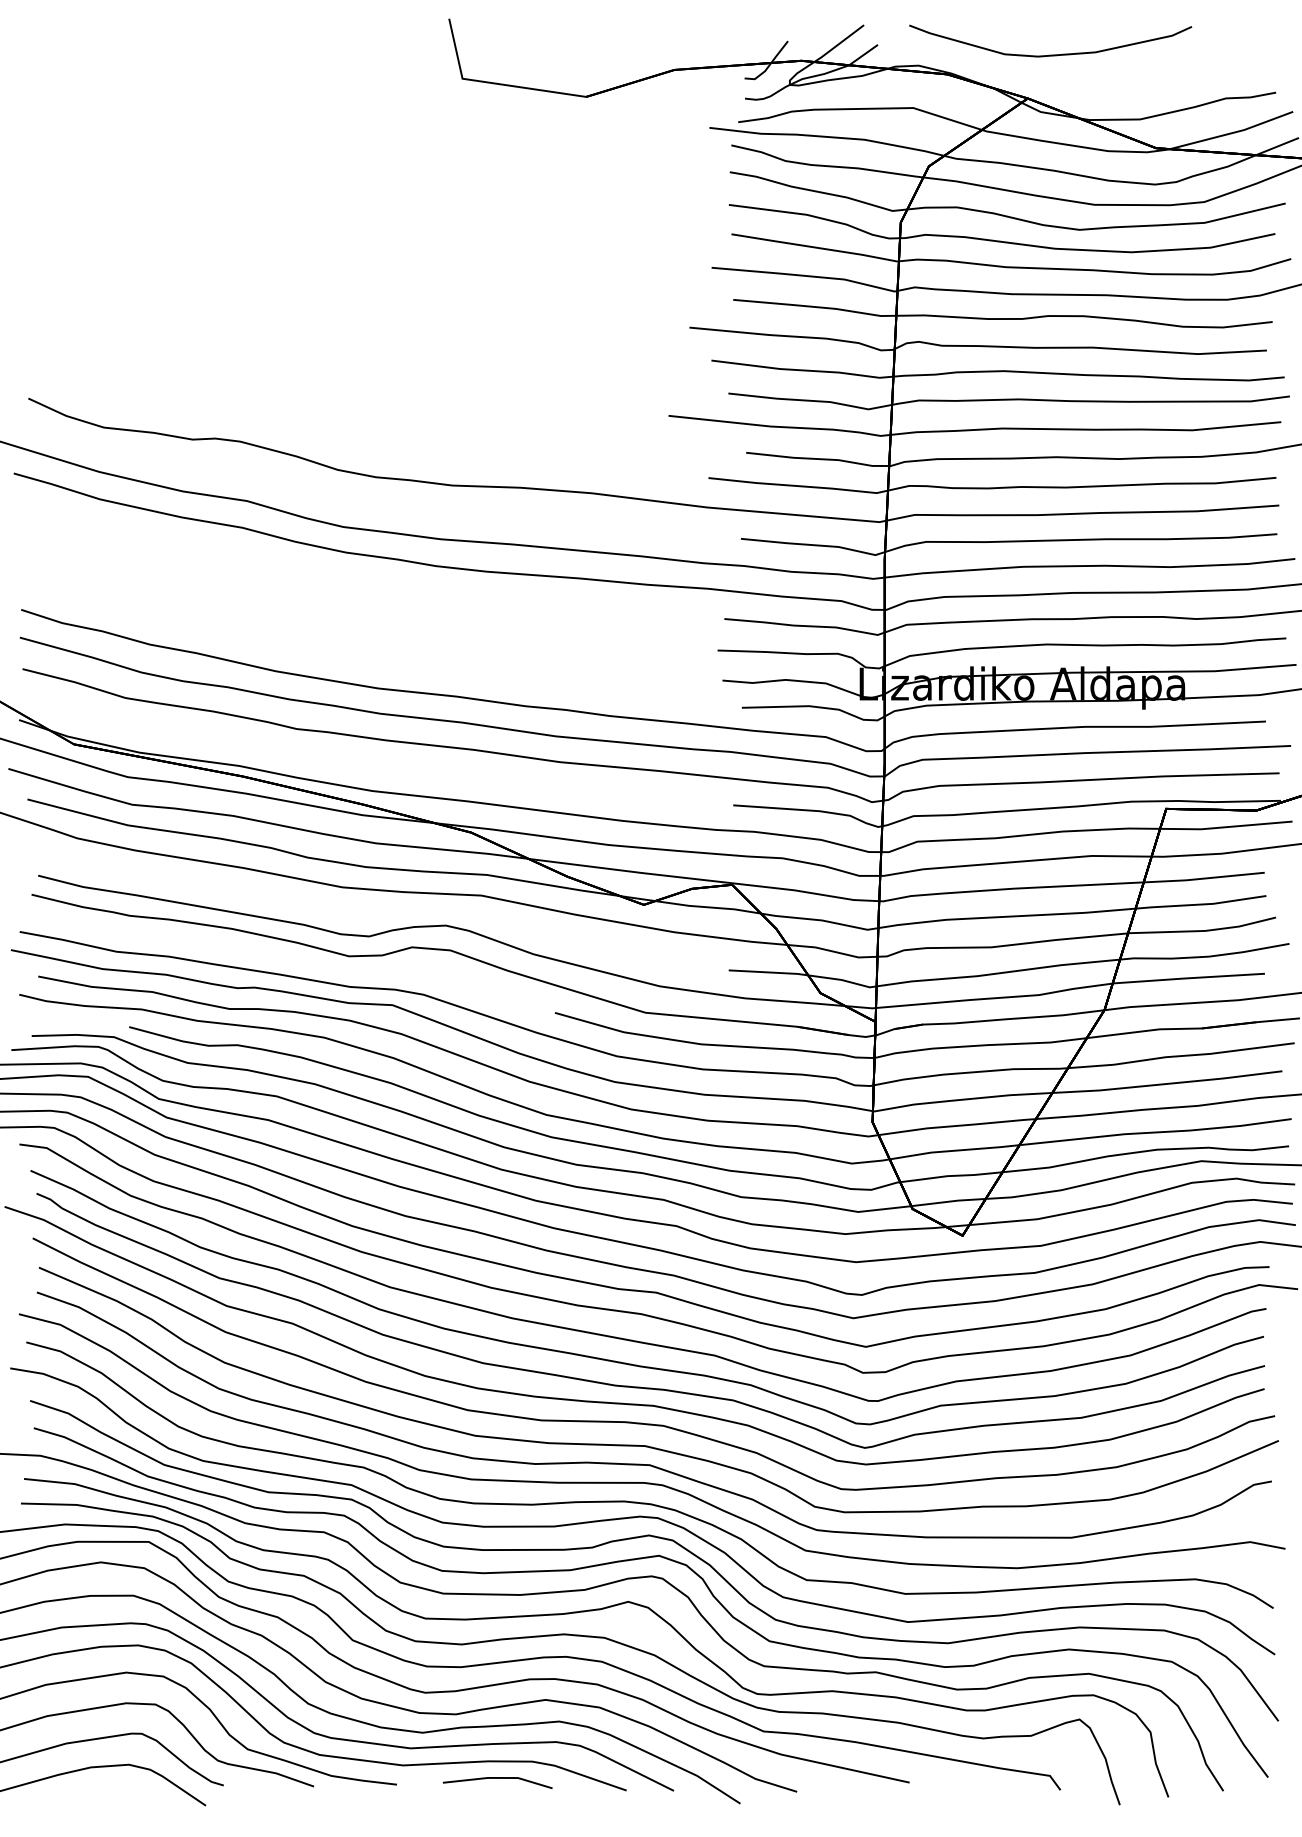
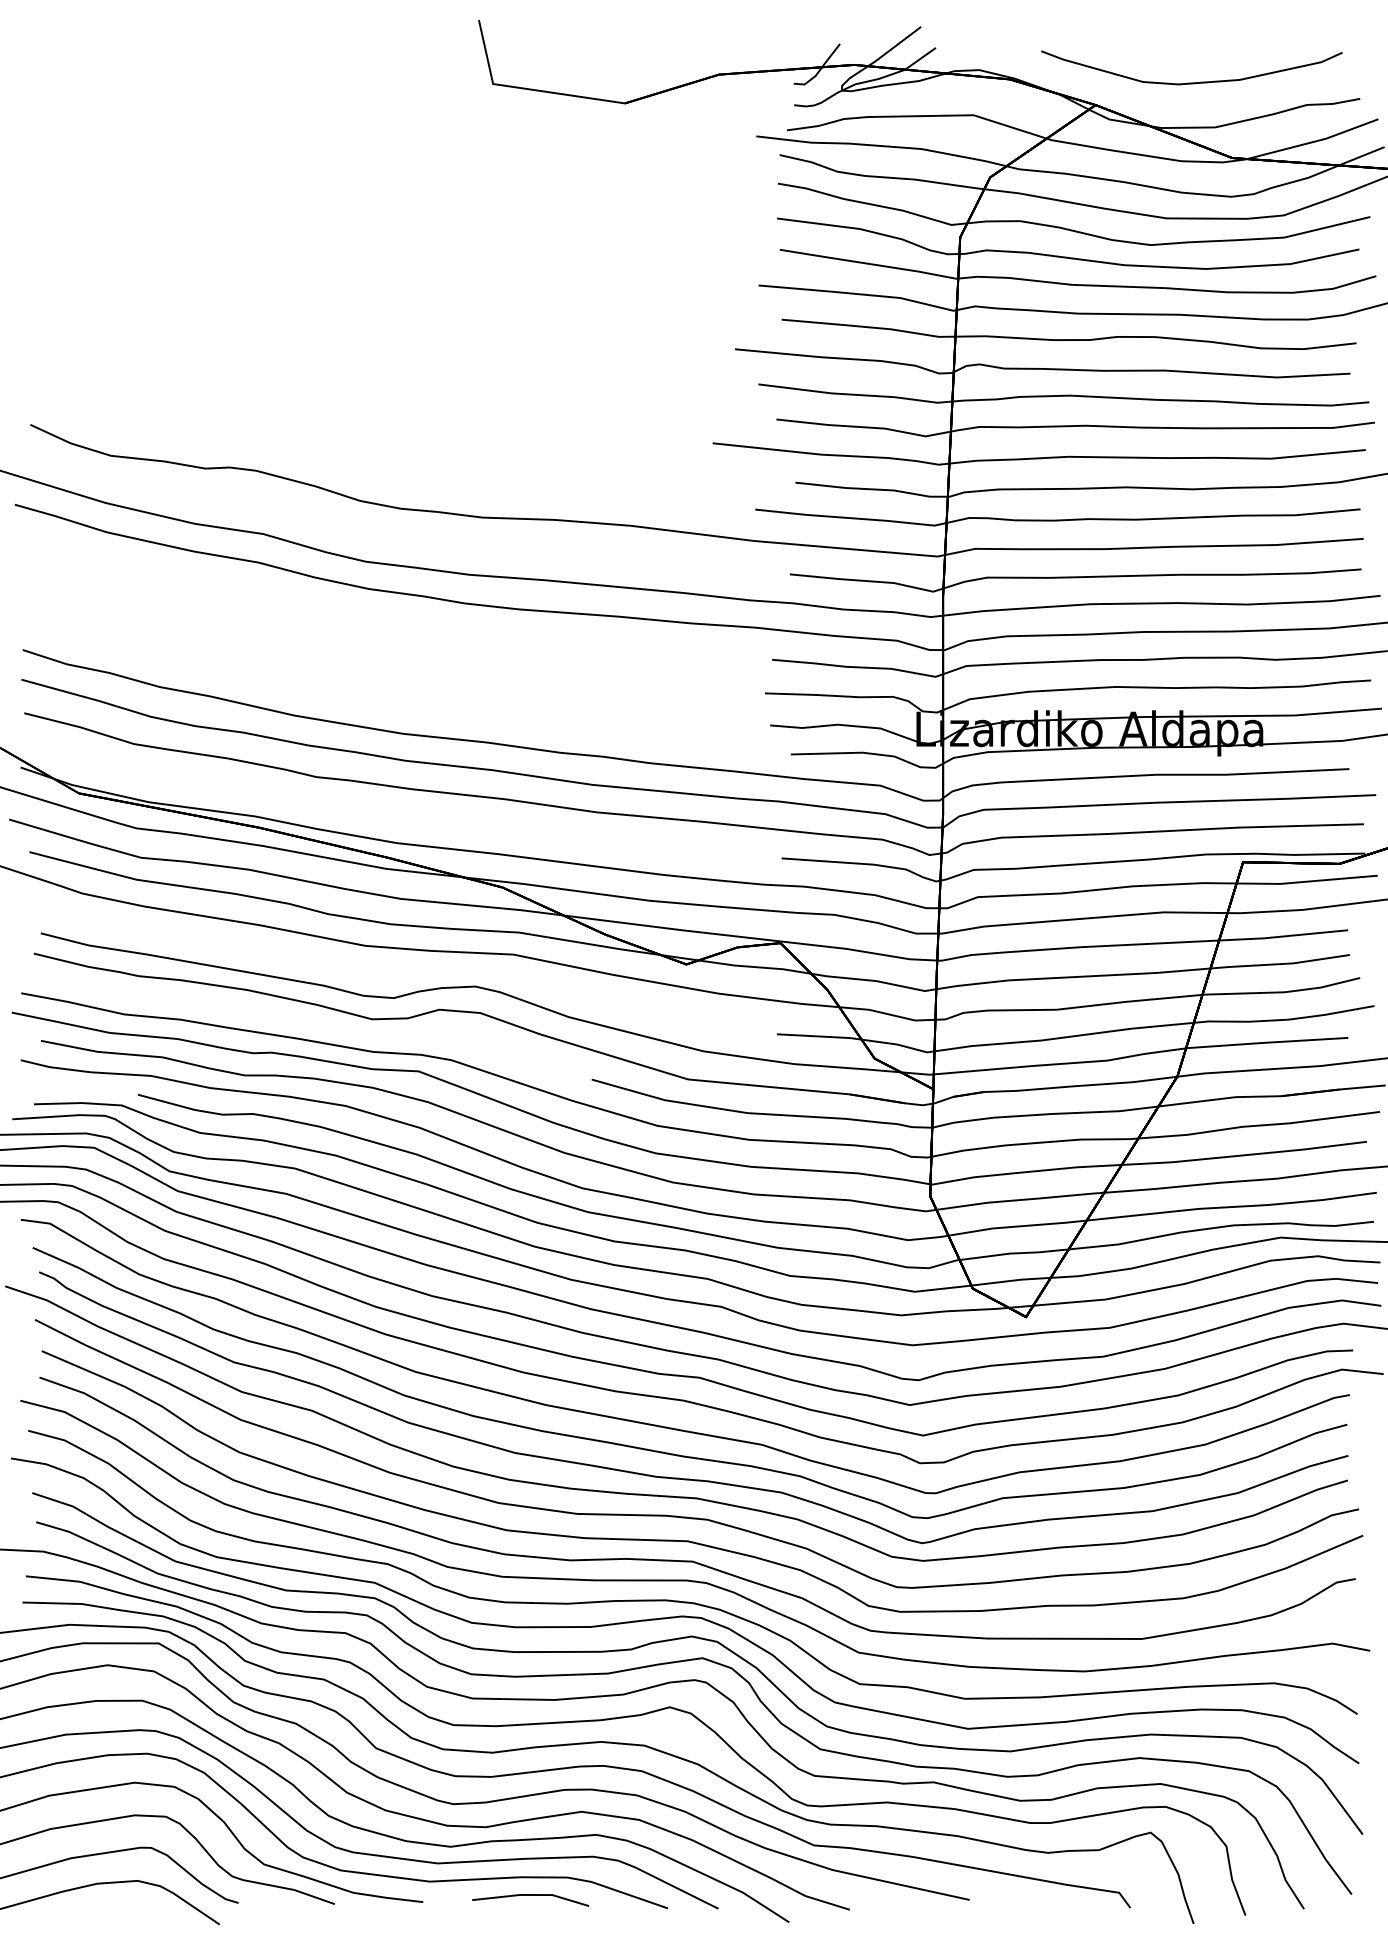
part: (1050, 54) -> (1191, 82), moved

